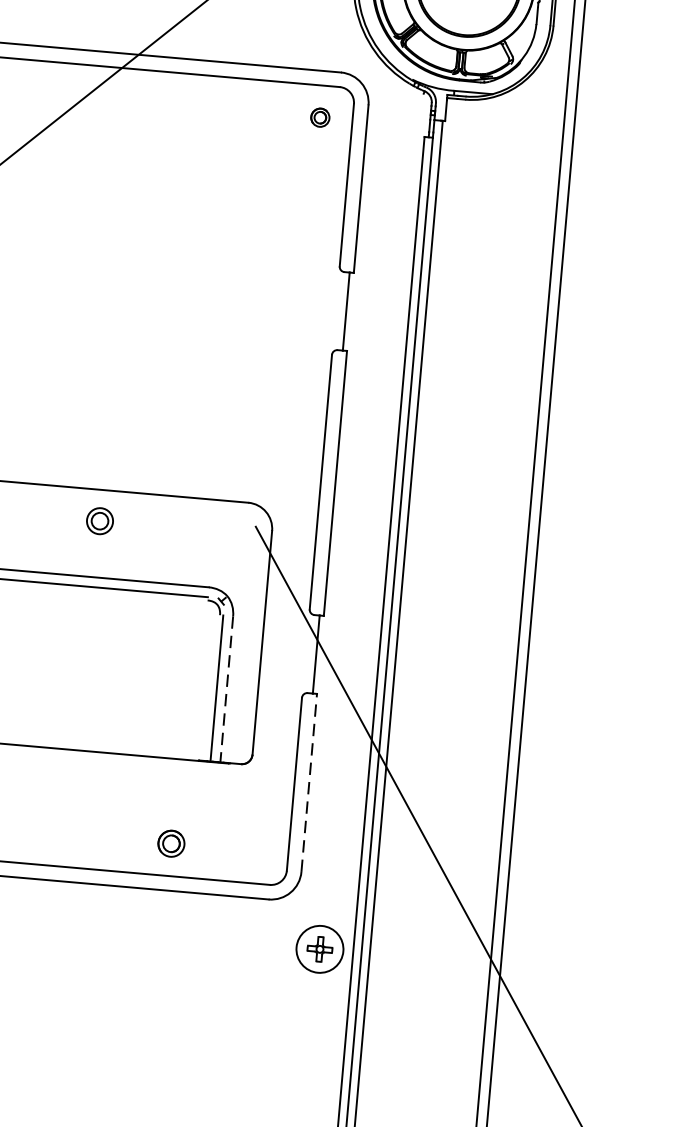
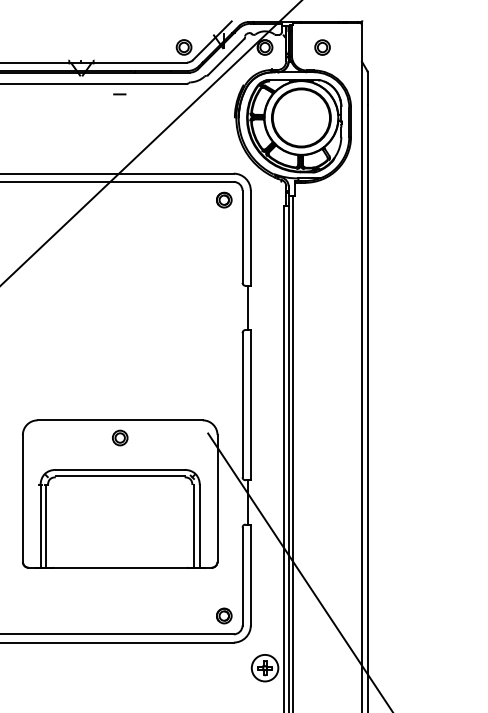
part: (320, 116) -> (224, 199), size x1.43
line: (226, 689) -> (199, 526), dashed -> solid
line: (308, 781) -> (250, 574), dashed -> solid
part: (171, 842) -> (224, 615), moved

